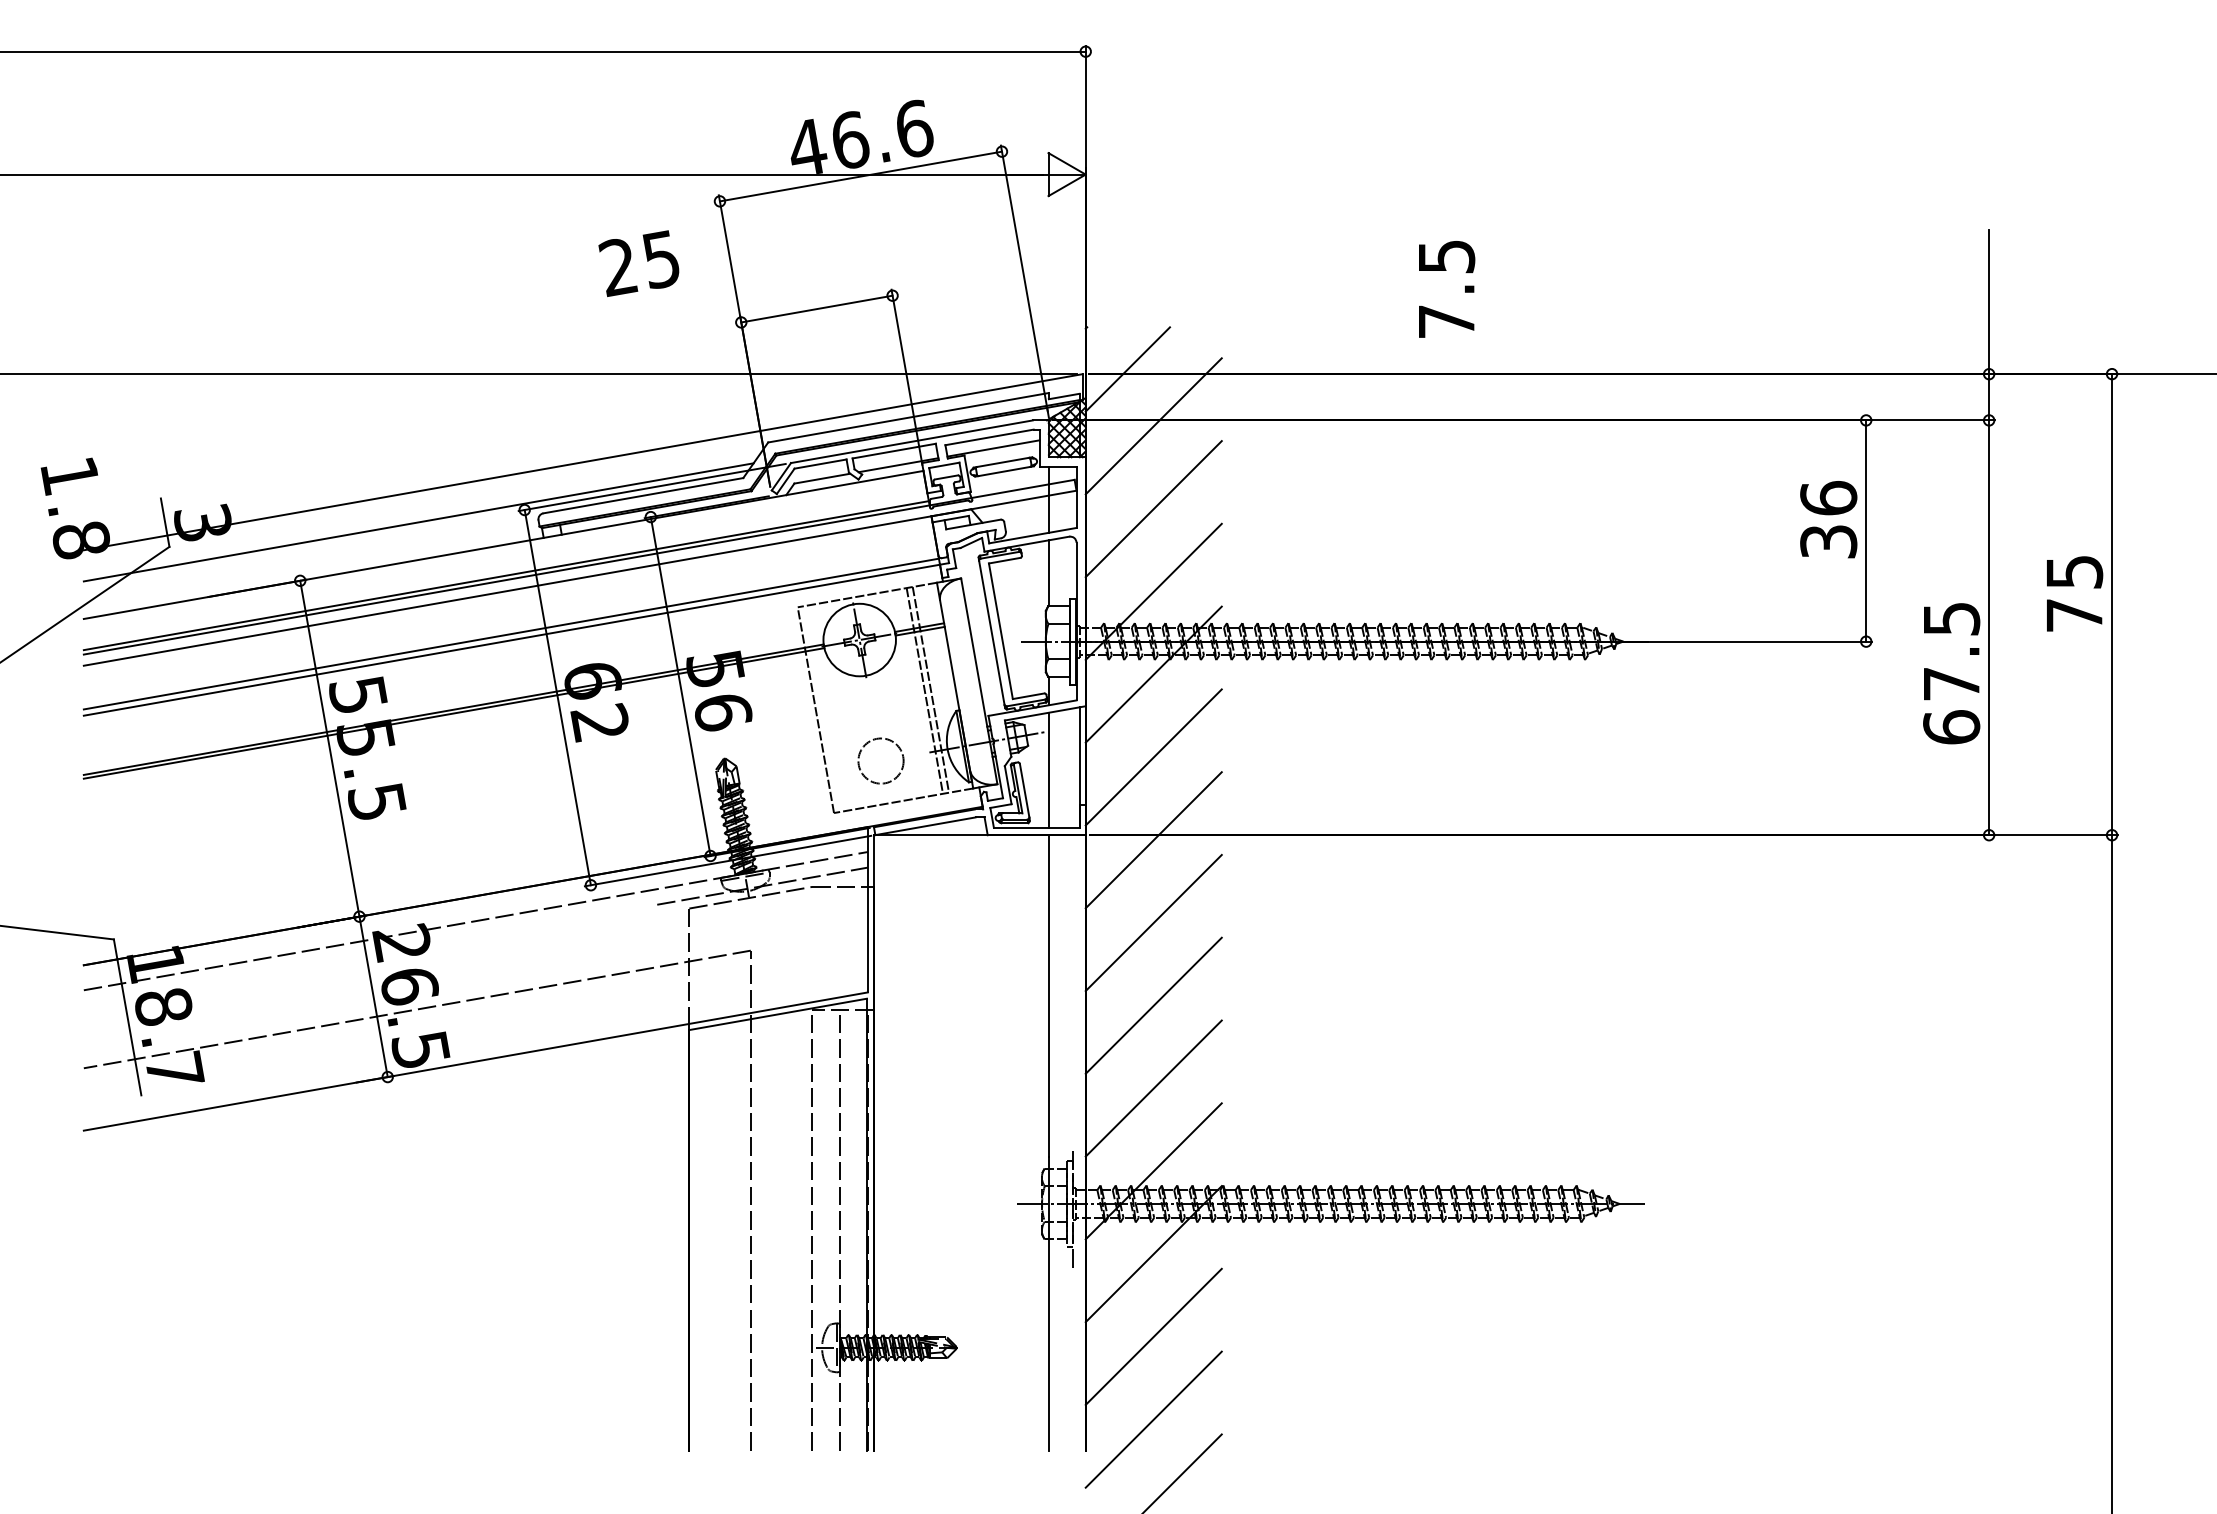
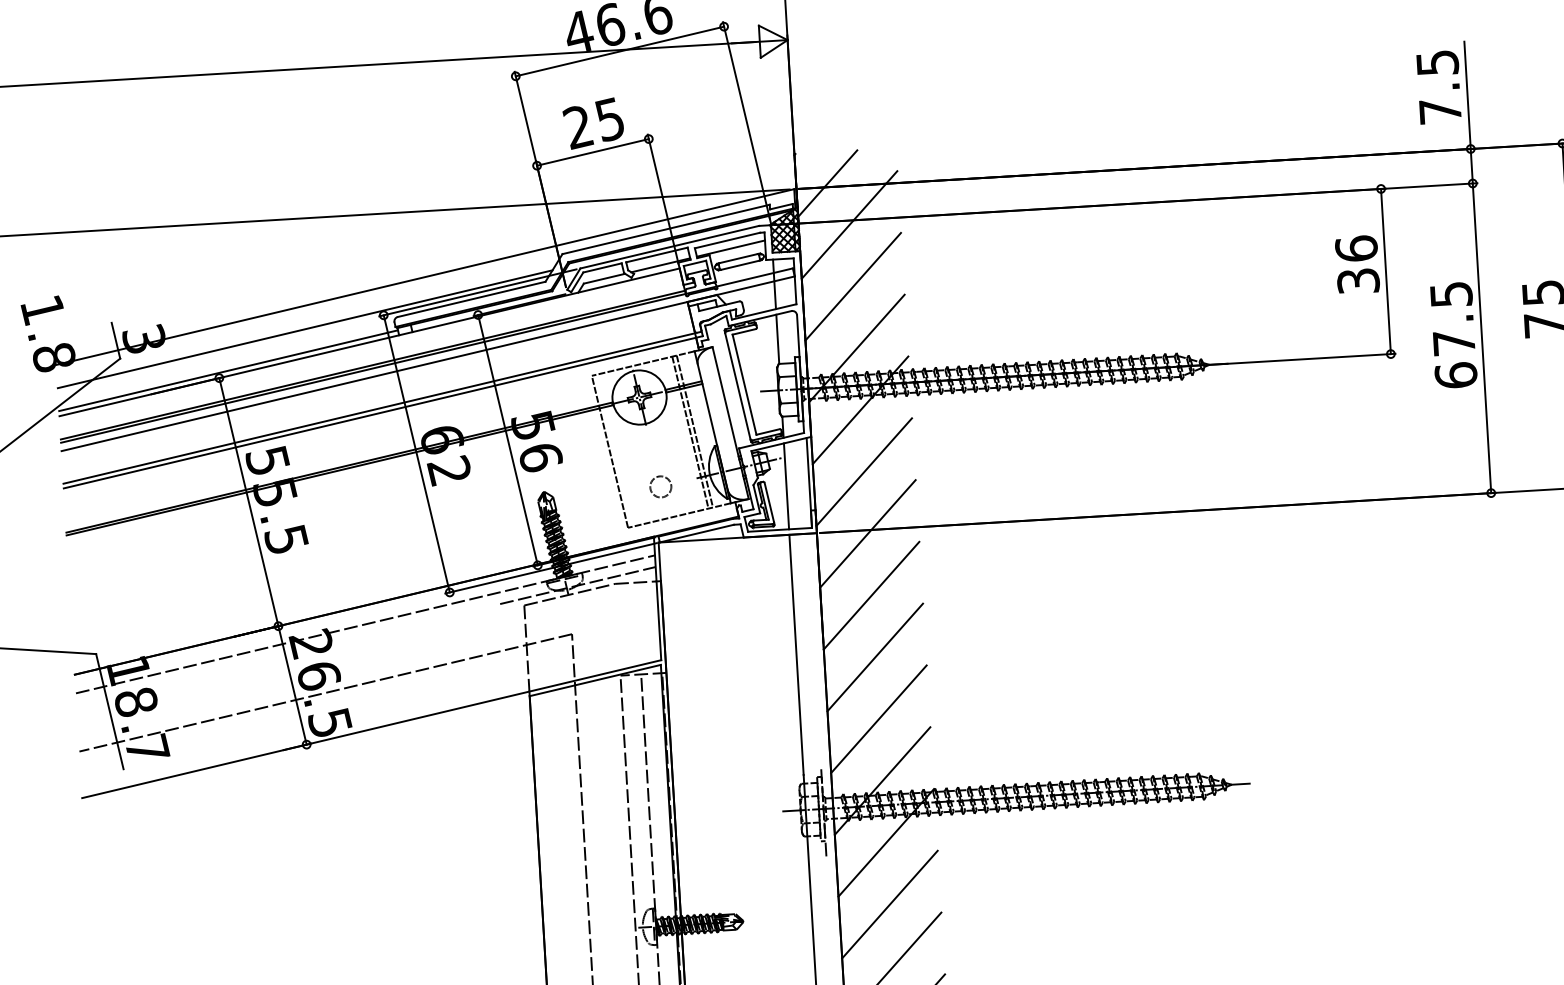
text: (638, 263) -> (593, 123), moved
text: (1447, 289) -> (1439, 87), moved
line: (312, 571) -> (228, 370), added
text: (1951, 673) -> (1453, 335), moved
circle: (880, 760) -> (660, 486), size x0.62

